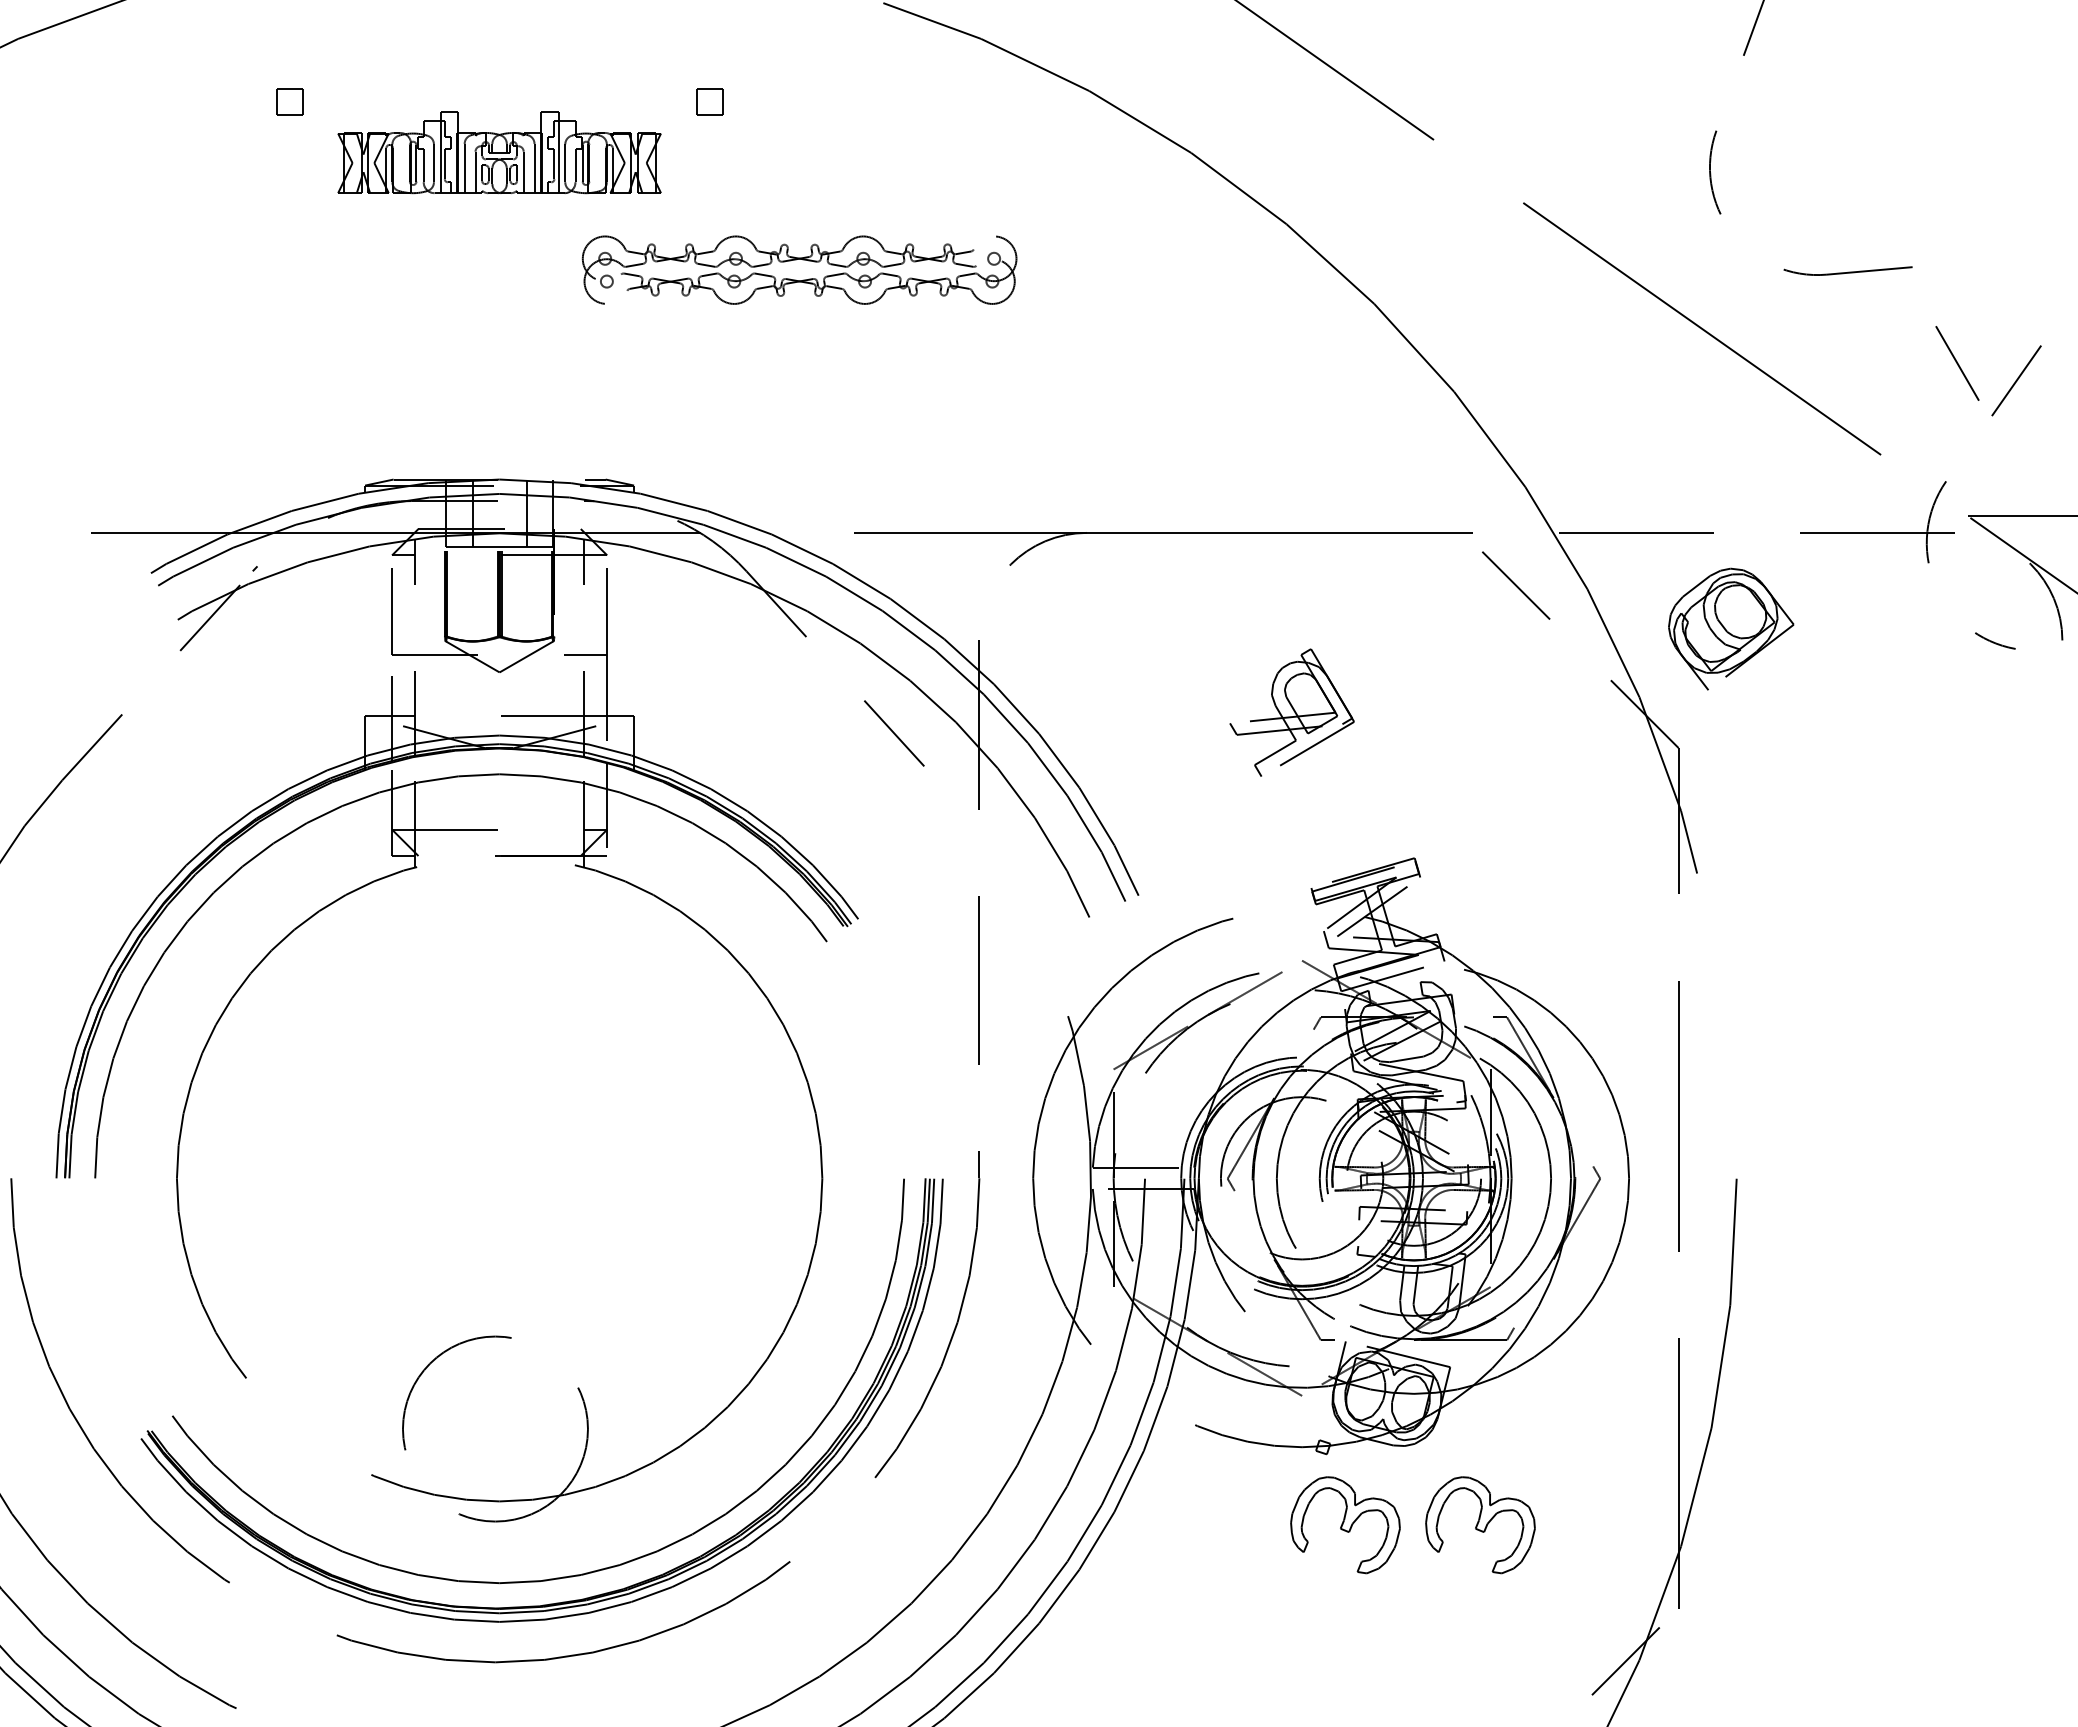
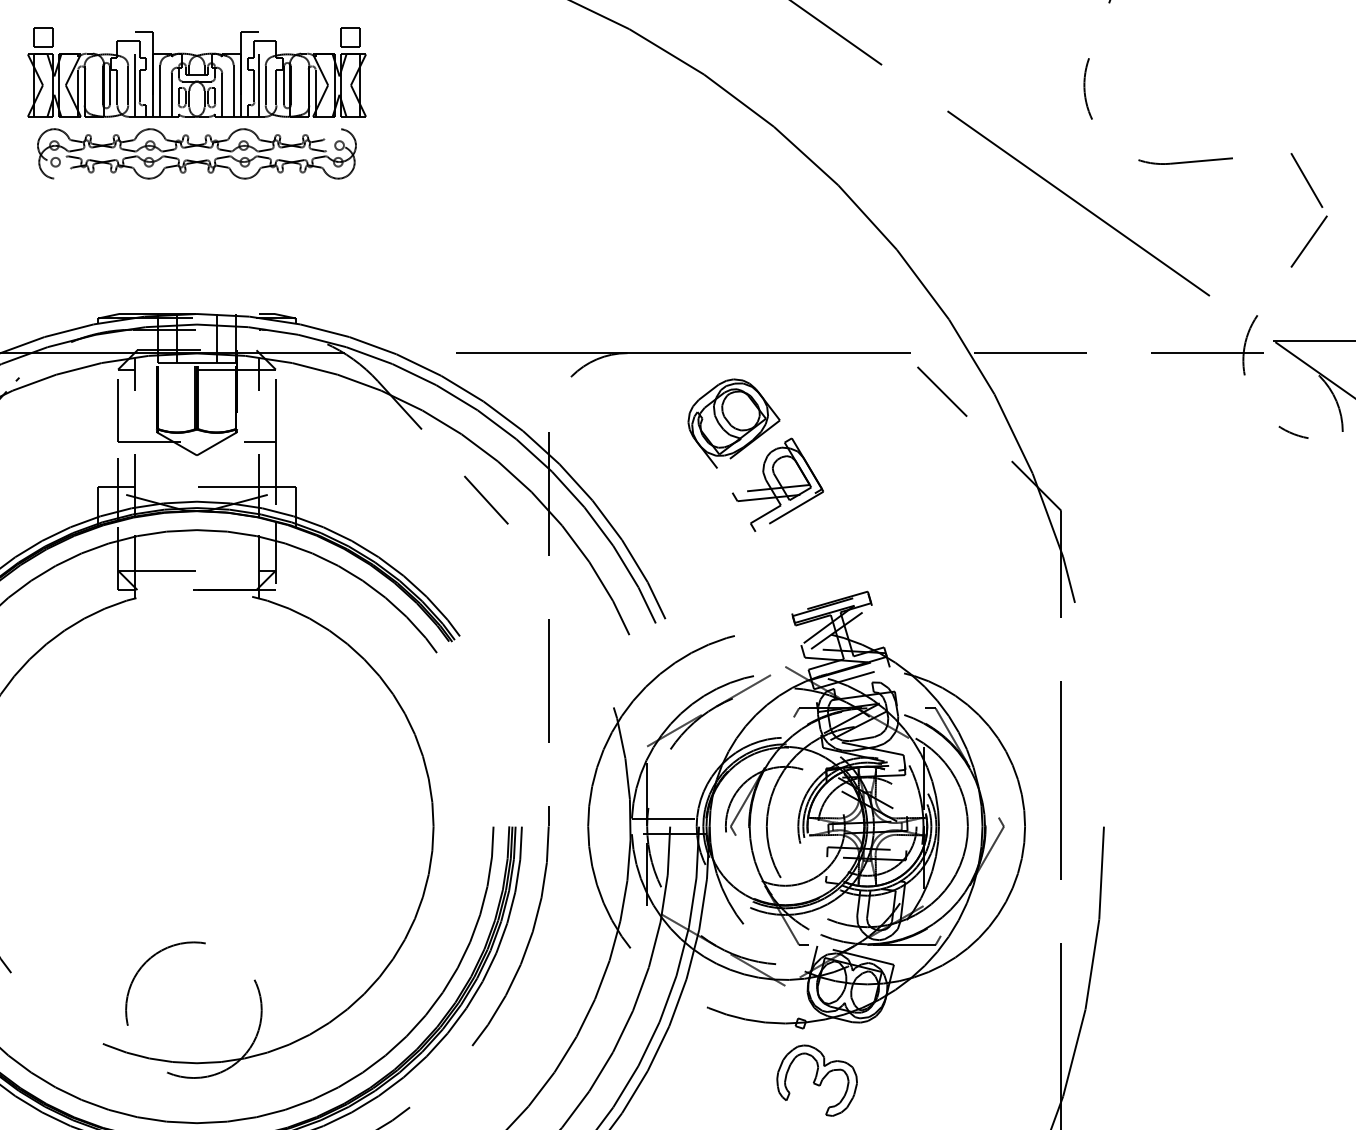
part: (499, 152) -> (196, 74), size x1.43
part: (796, 260) -> (194, 146), moved
line: (1957, 363) -> (1306, 180), moved
part: (1731, 628) -> (734, 423), moved
part: (1480, 1525) -> (916, 1080), removed

